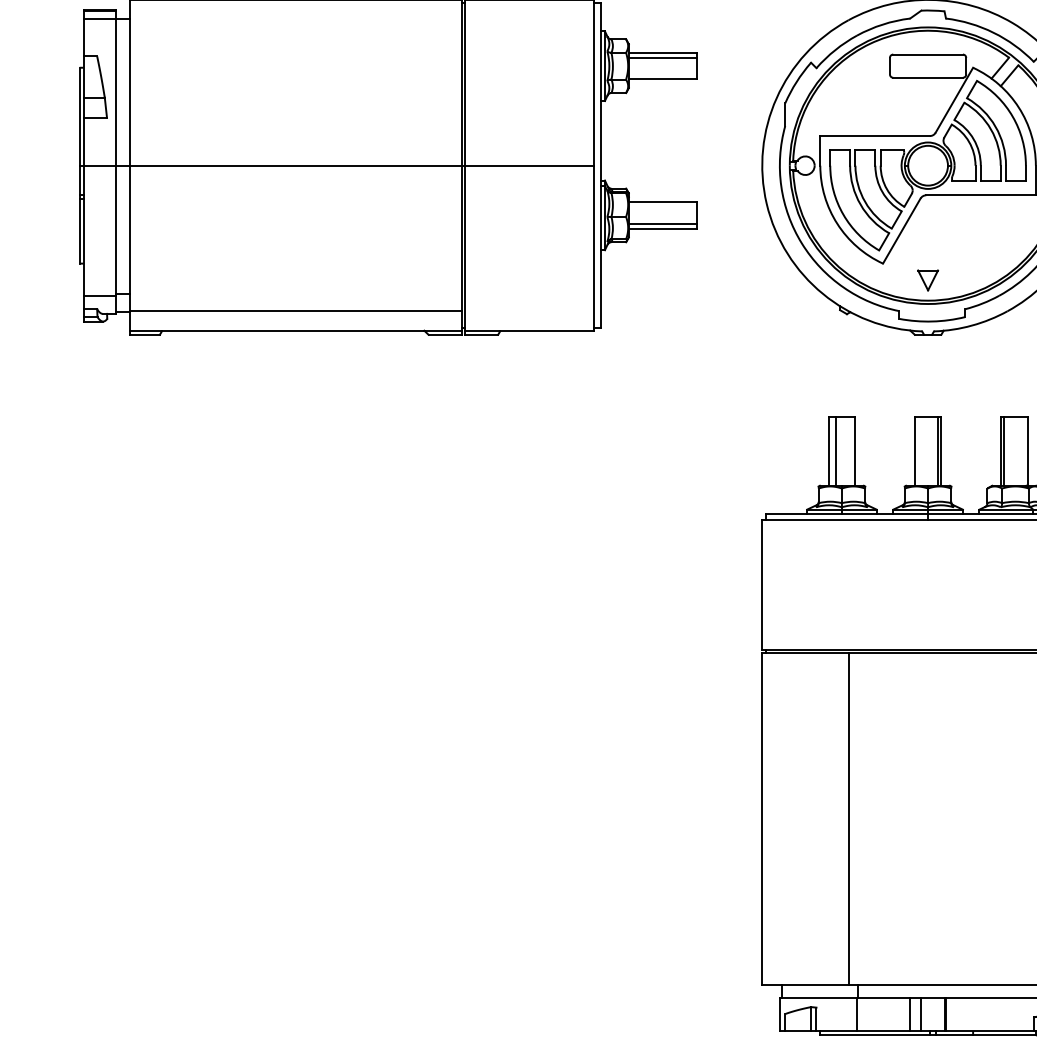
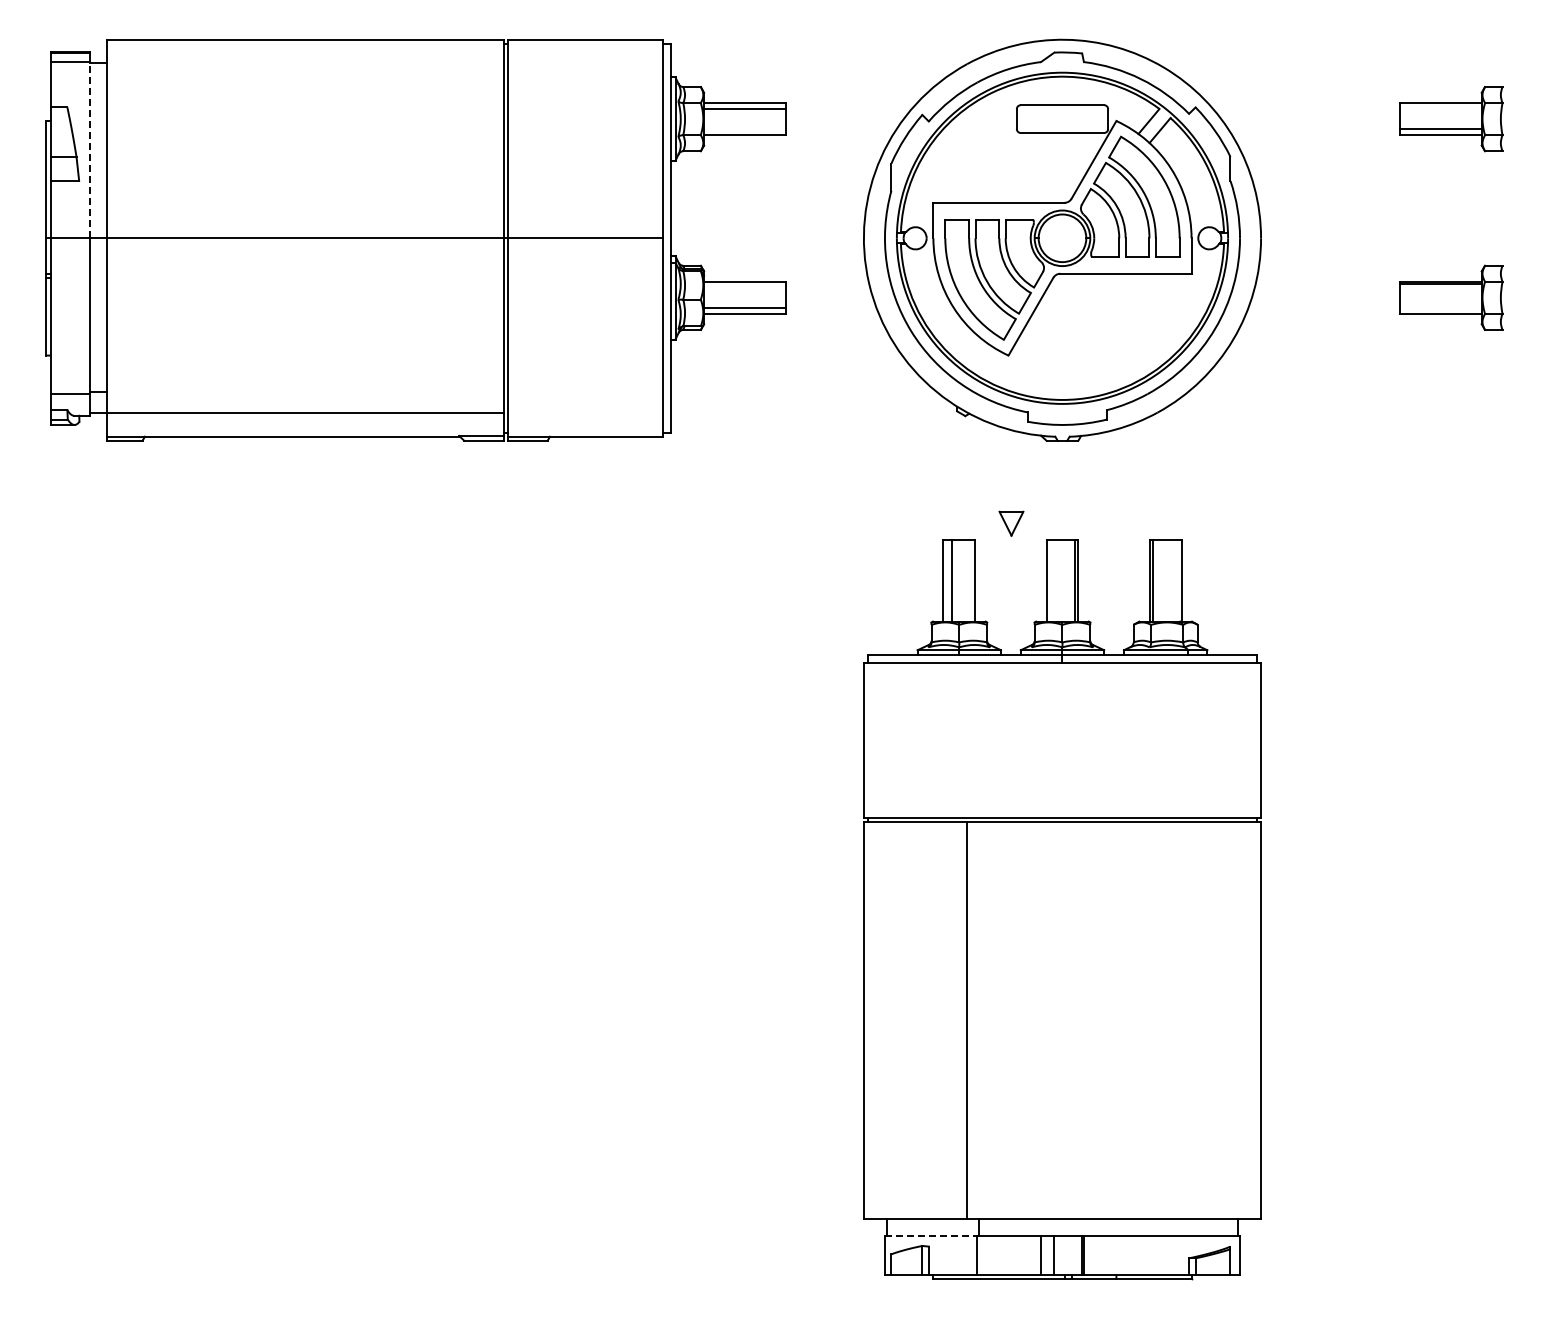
line: (116, 91) -> (90, 149), solid -> dashed
part: (928, 280) -> (1011, 523), moved
line: (818, 998) -> (931, 1235), solid -> dashed

